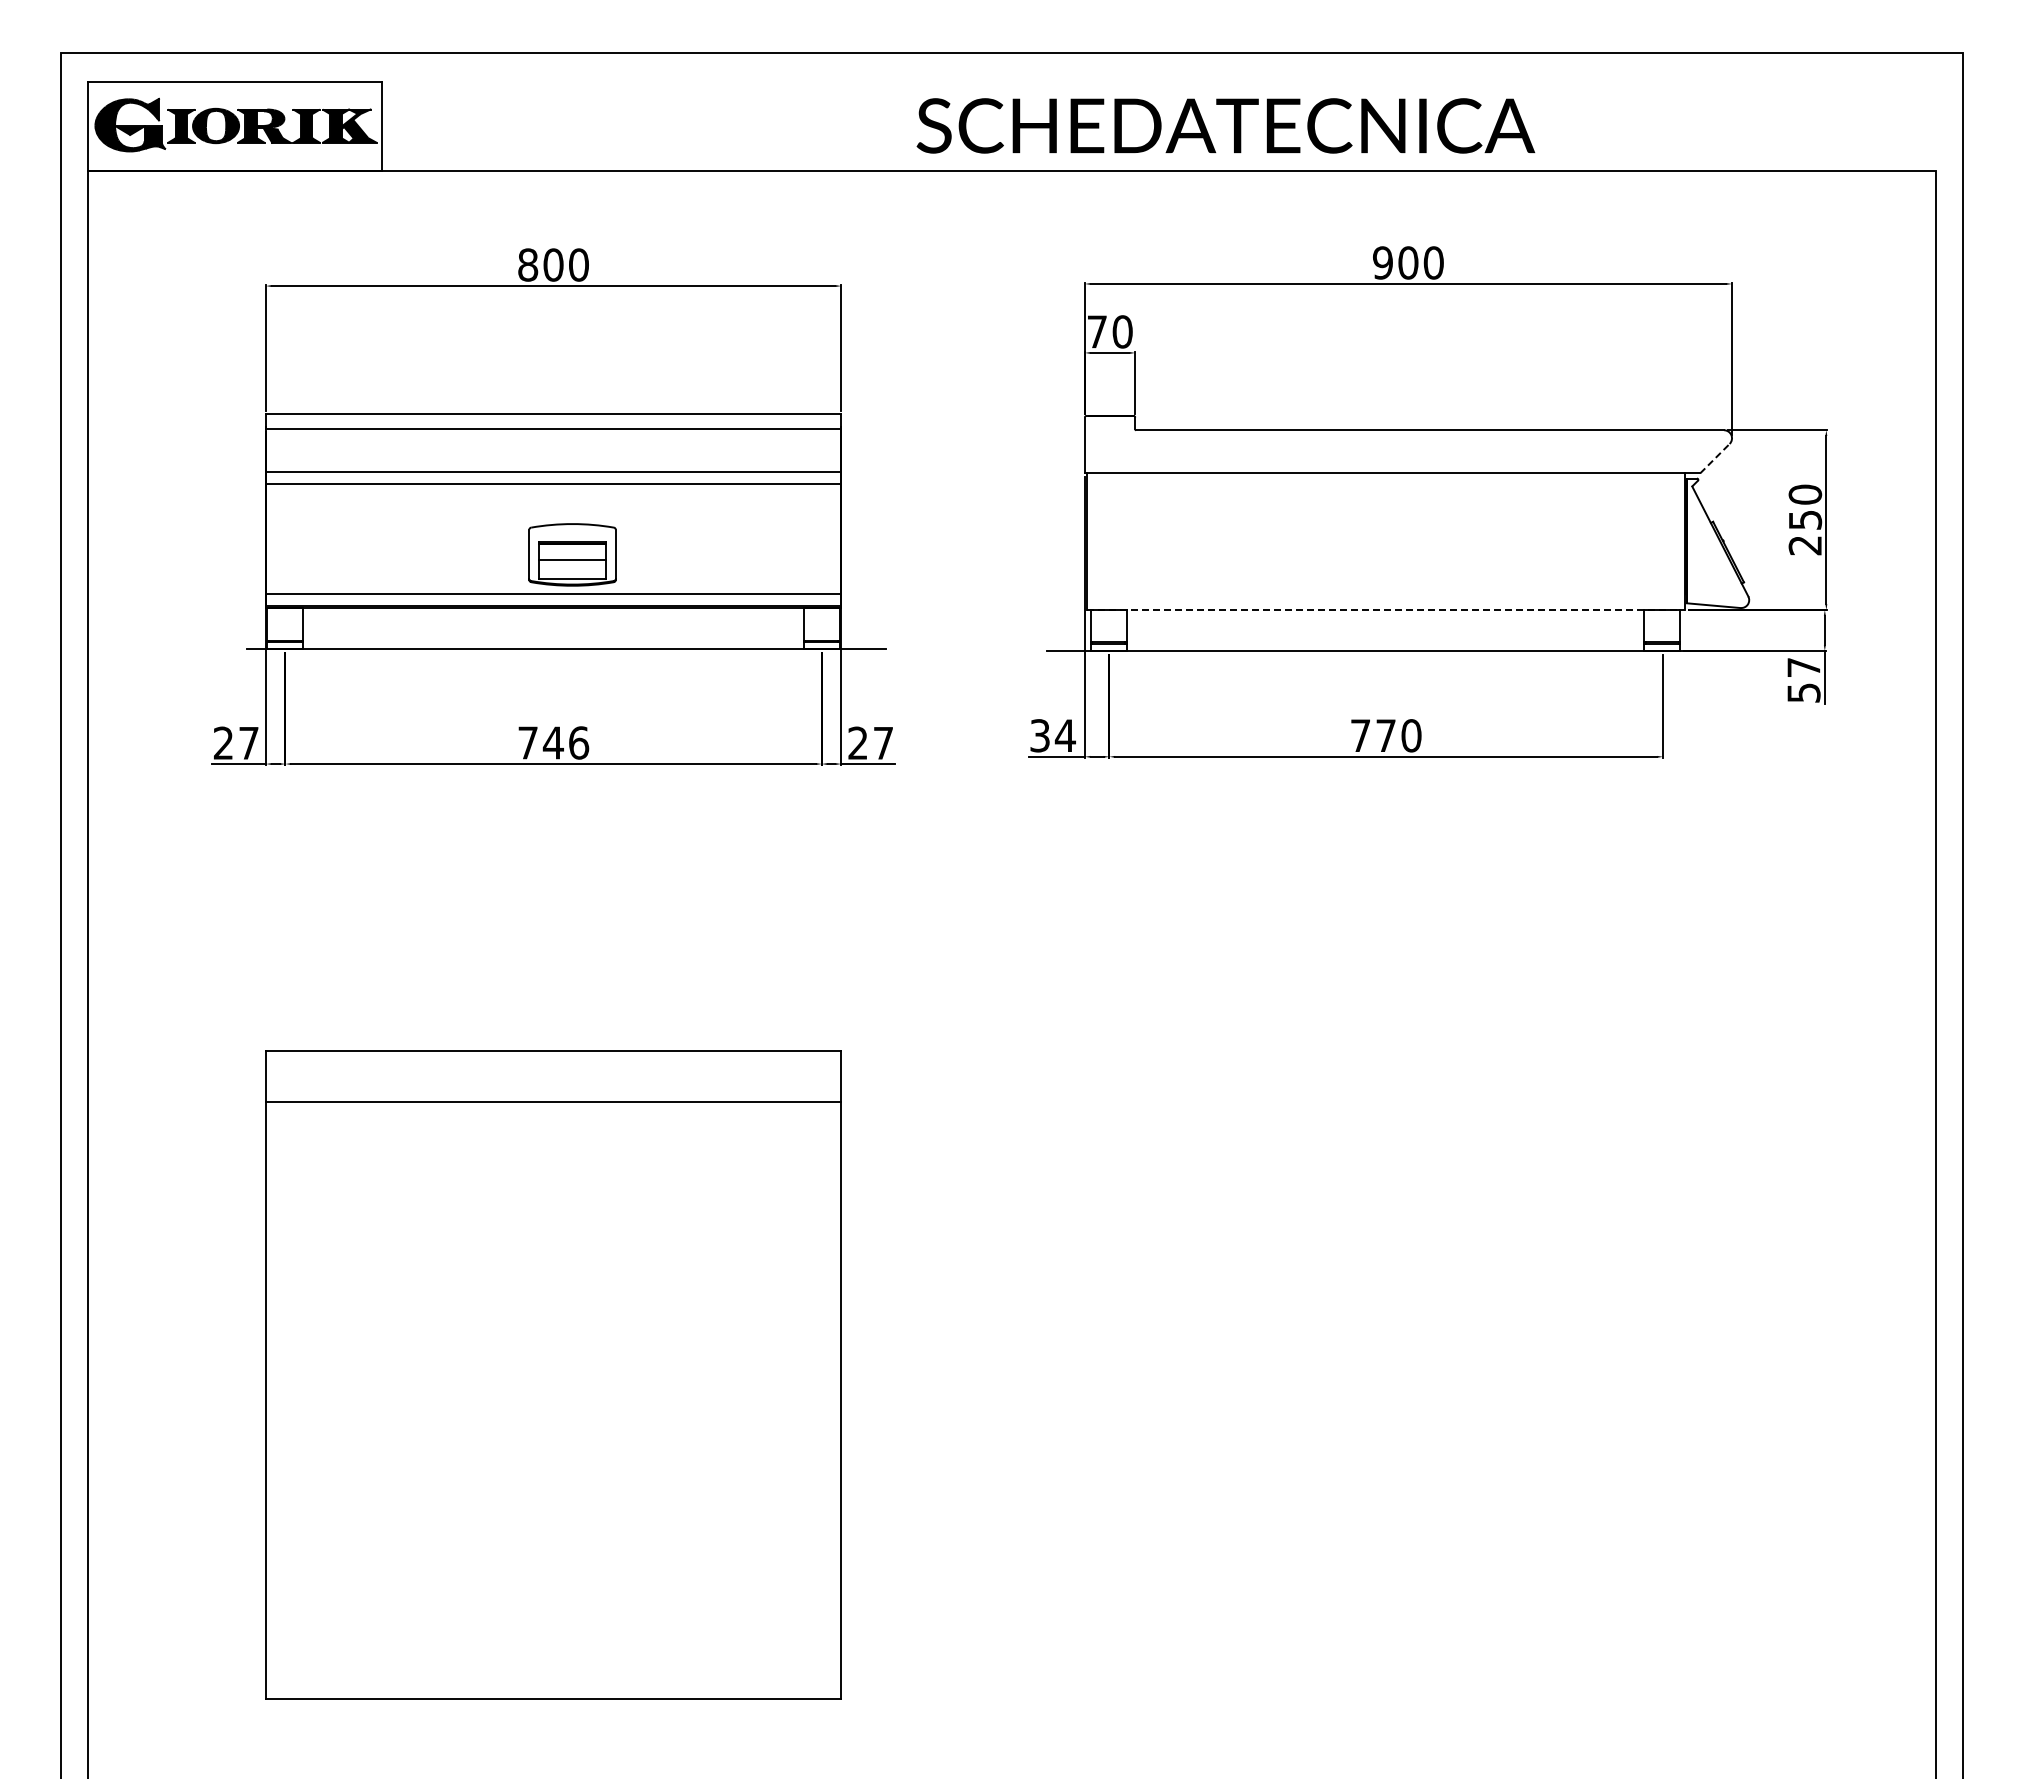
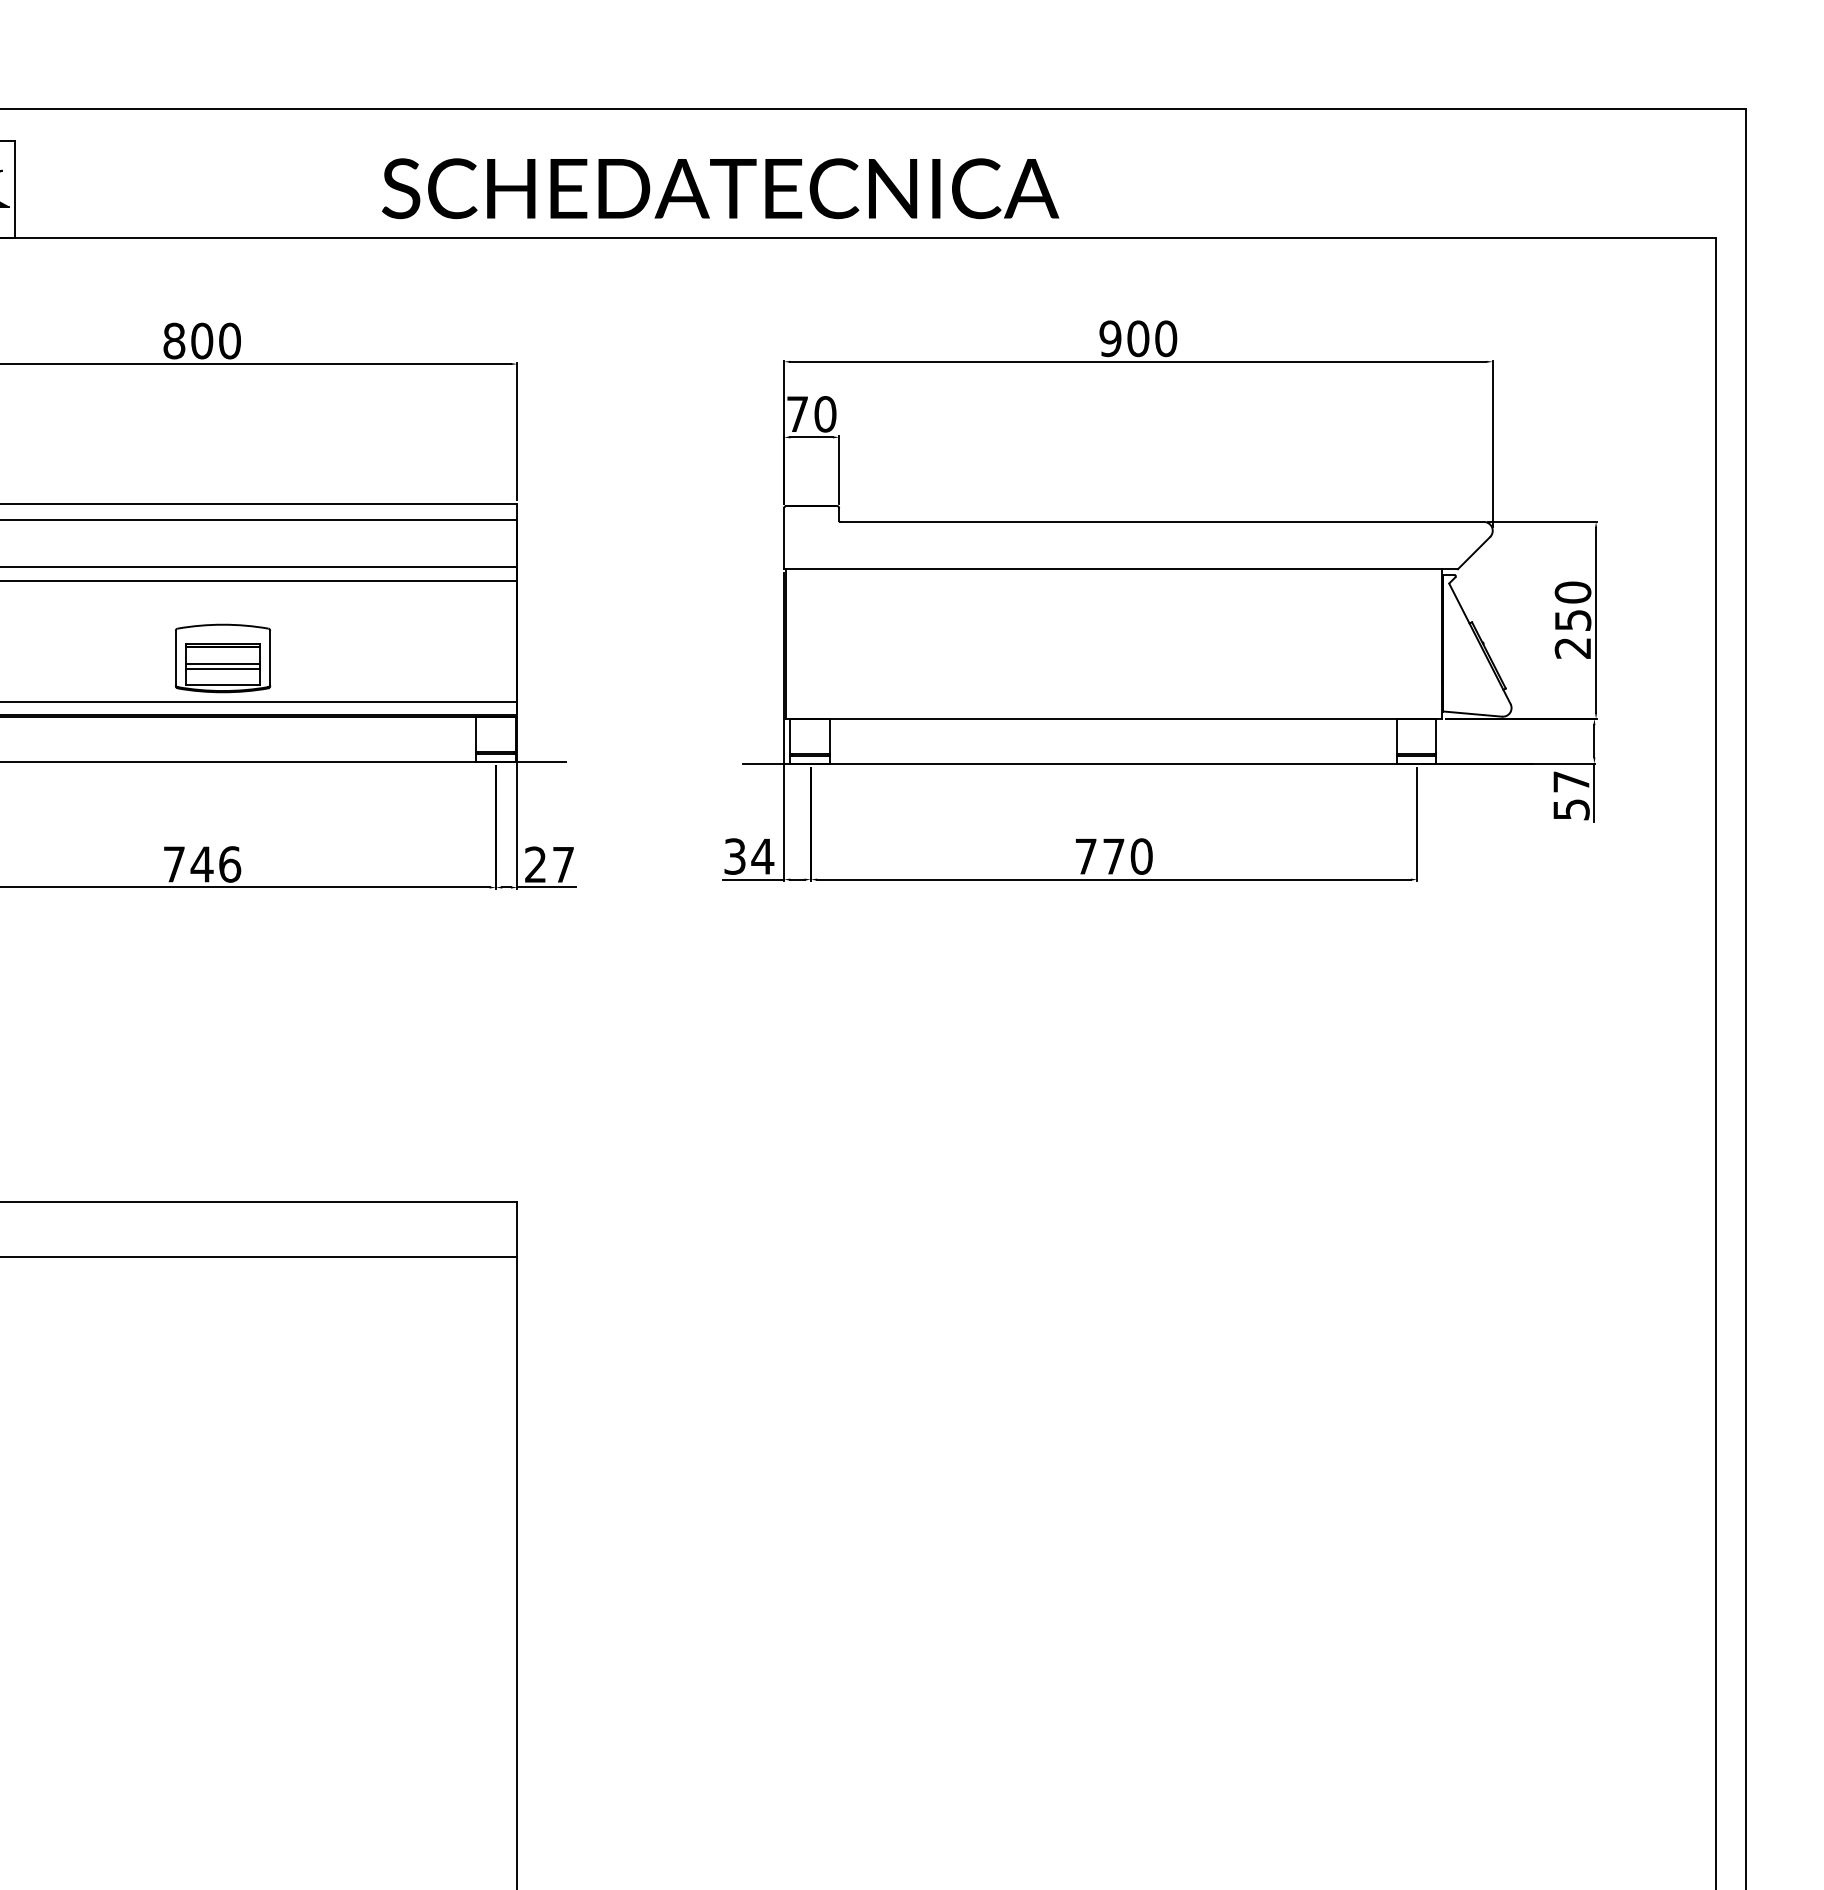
text: (1225, 125) -> (720, 188), moved
line: (1714, 458) -> (1473, 552), dashed -> solid
line: (572, 564) -> (222, 669), added
line: (1386, 610) -> (1114, 719), dashed -> solid

